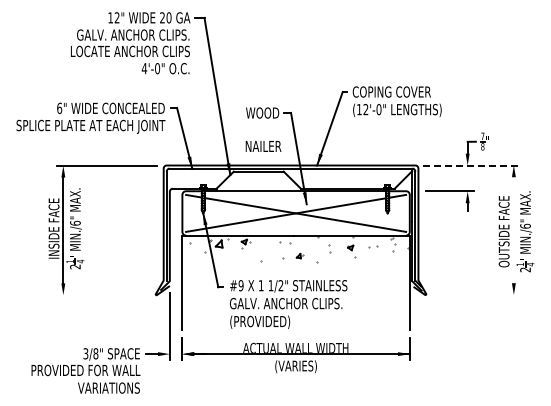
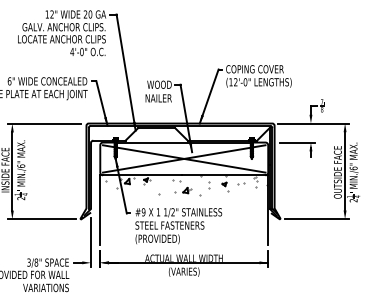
text: (263, 146) -> (158, 98), moved
line: (471, 165) -> (313, 123), dashed -> solid
line: (513, 230) -> (344, 171), added
part: (299, 255) -> (186, 190), size x1.67
line: (103, 295) -> (42, 219), added
line: (475, 295) -> (316, 219), added
text: (286, 303) -> (177, 225), GALV. ANCHOR CLIPS. -> STEEL FASTENERS

